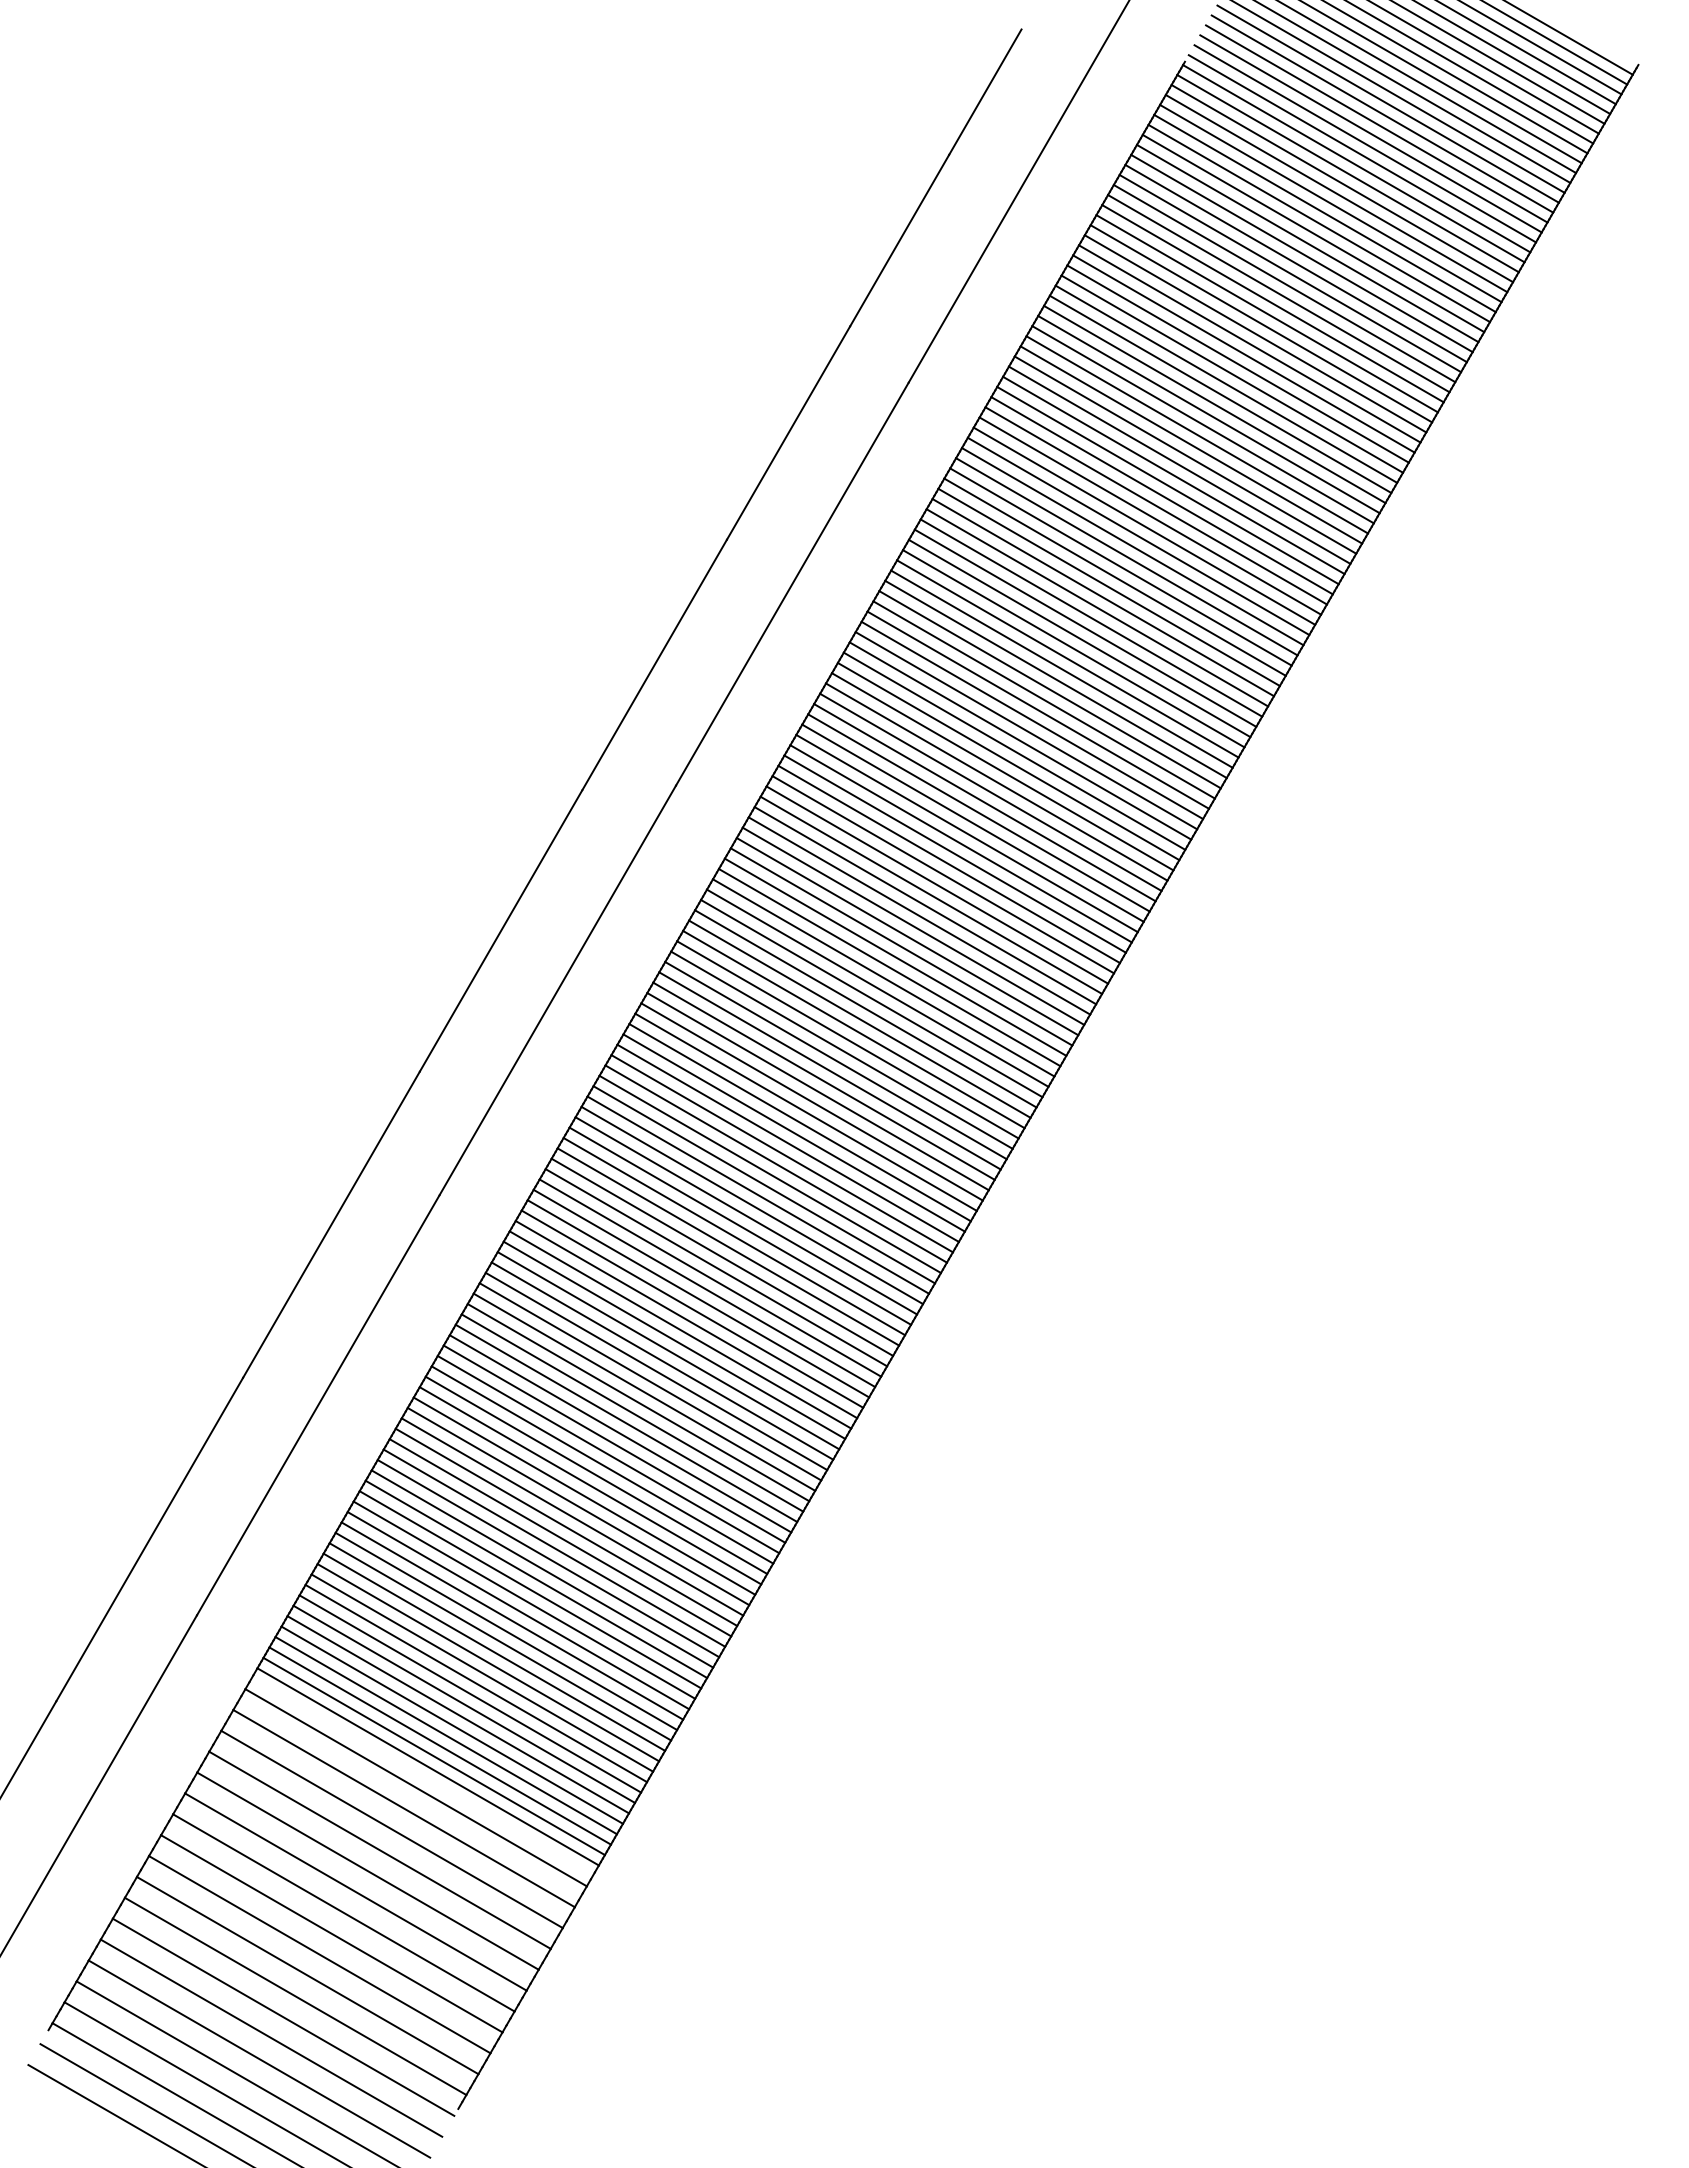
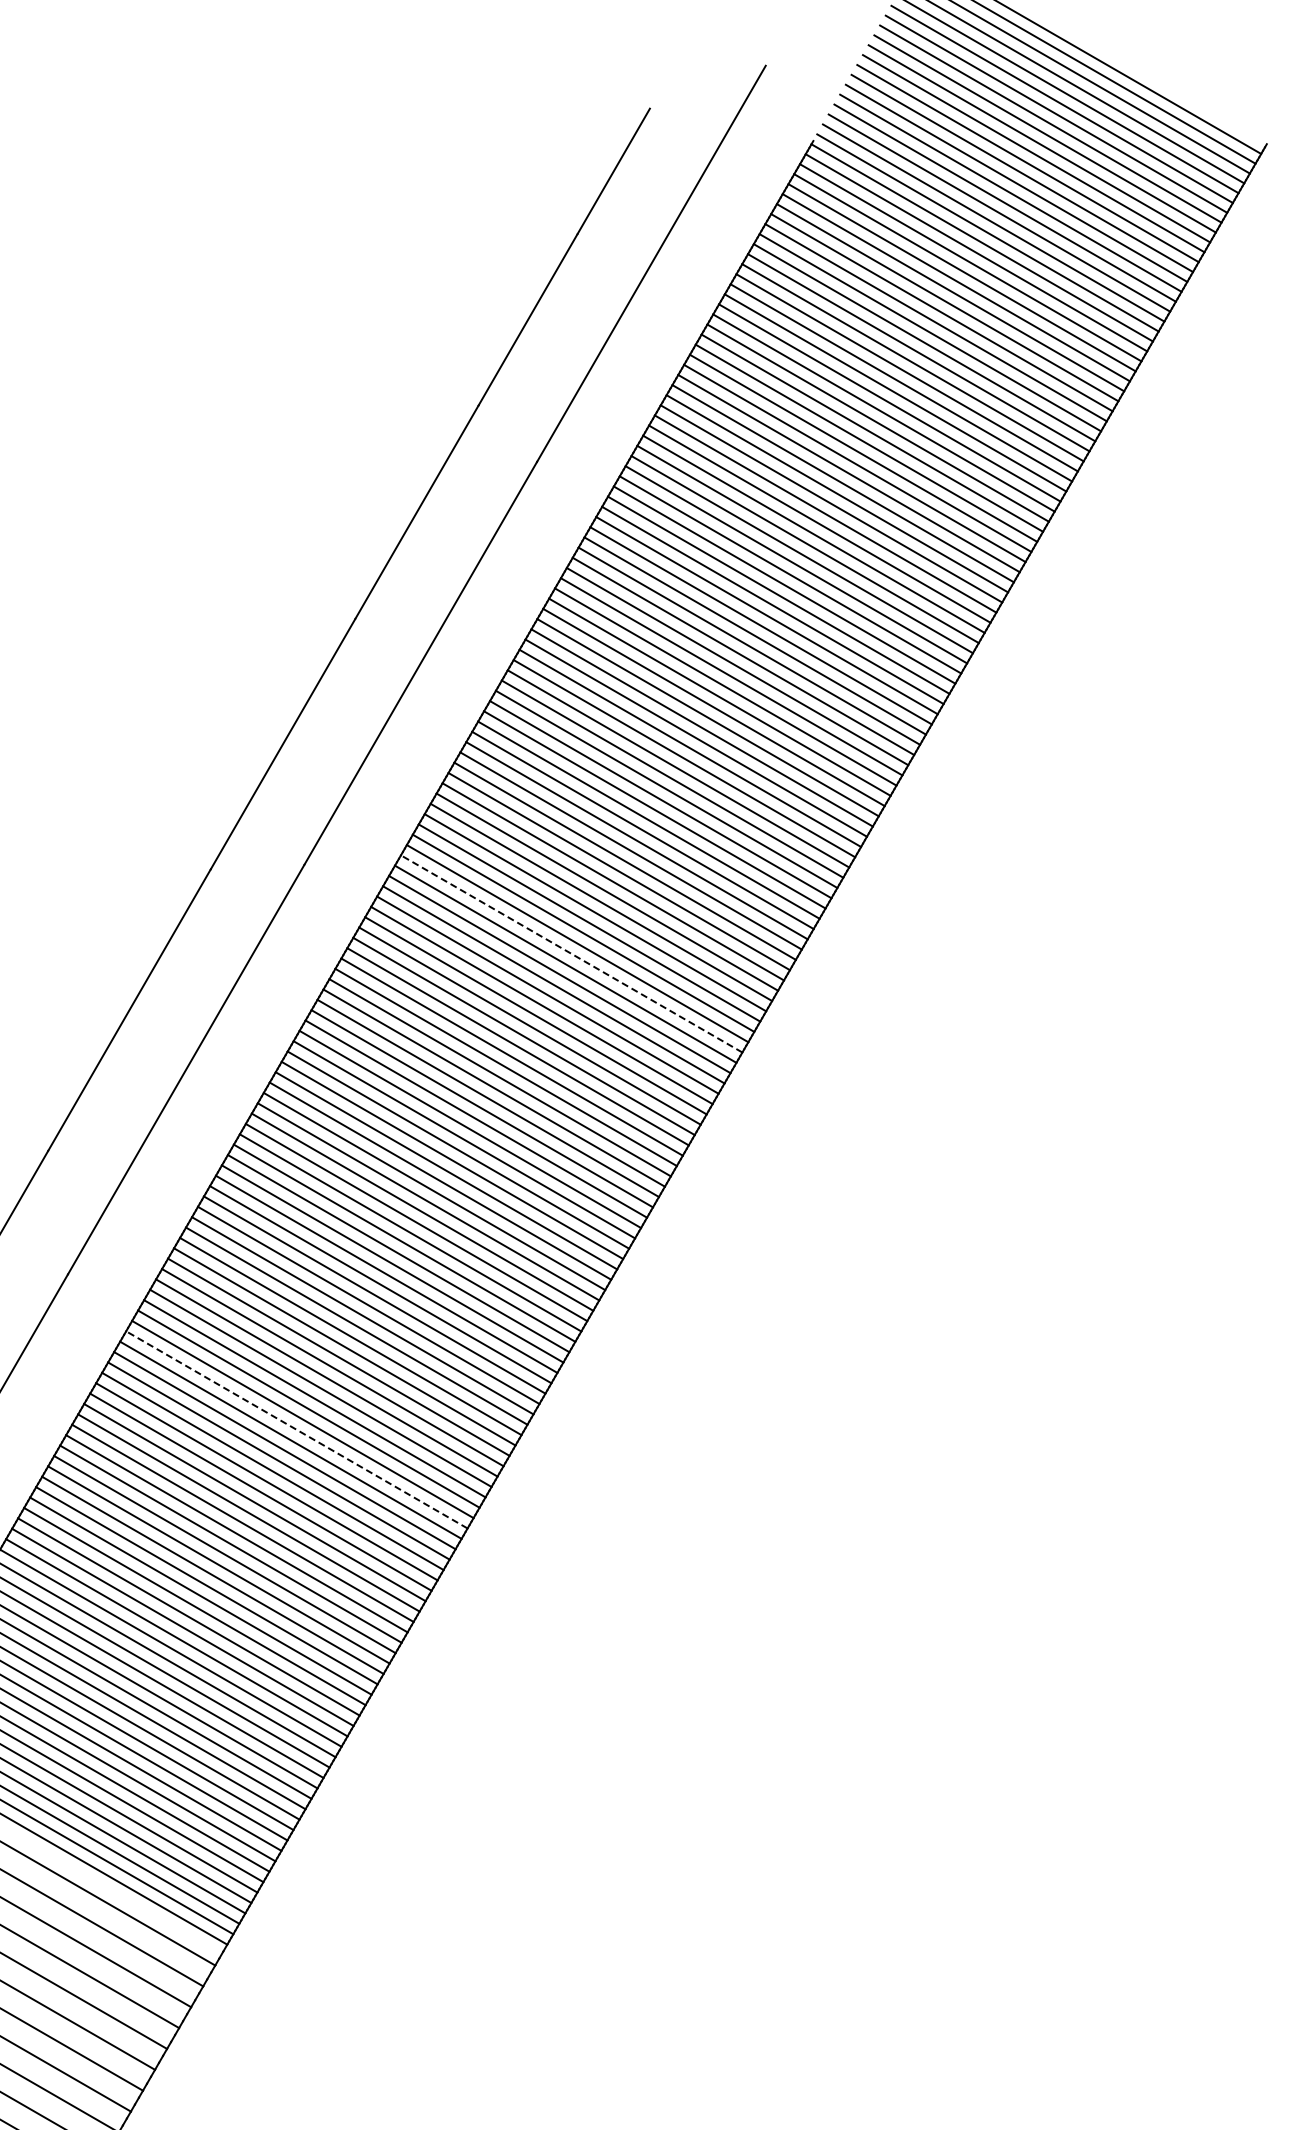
line: (942, 874) -> (570, 953), solid -> dashed
line: (668, 1350) -> (296, 1429), solid -> dashed

